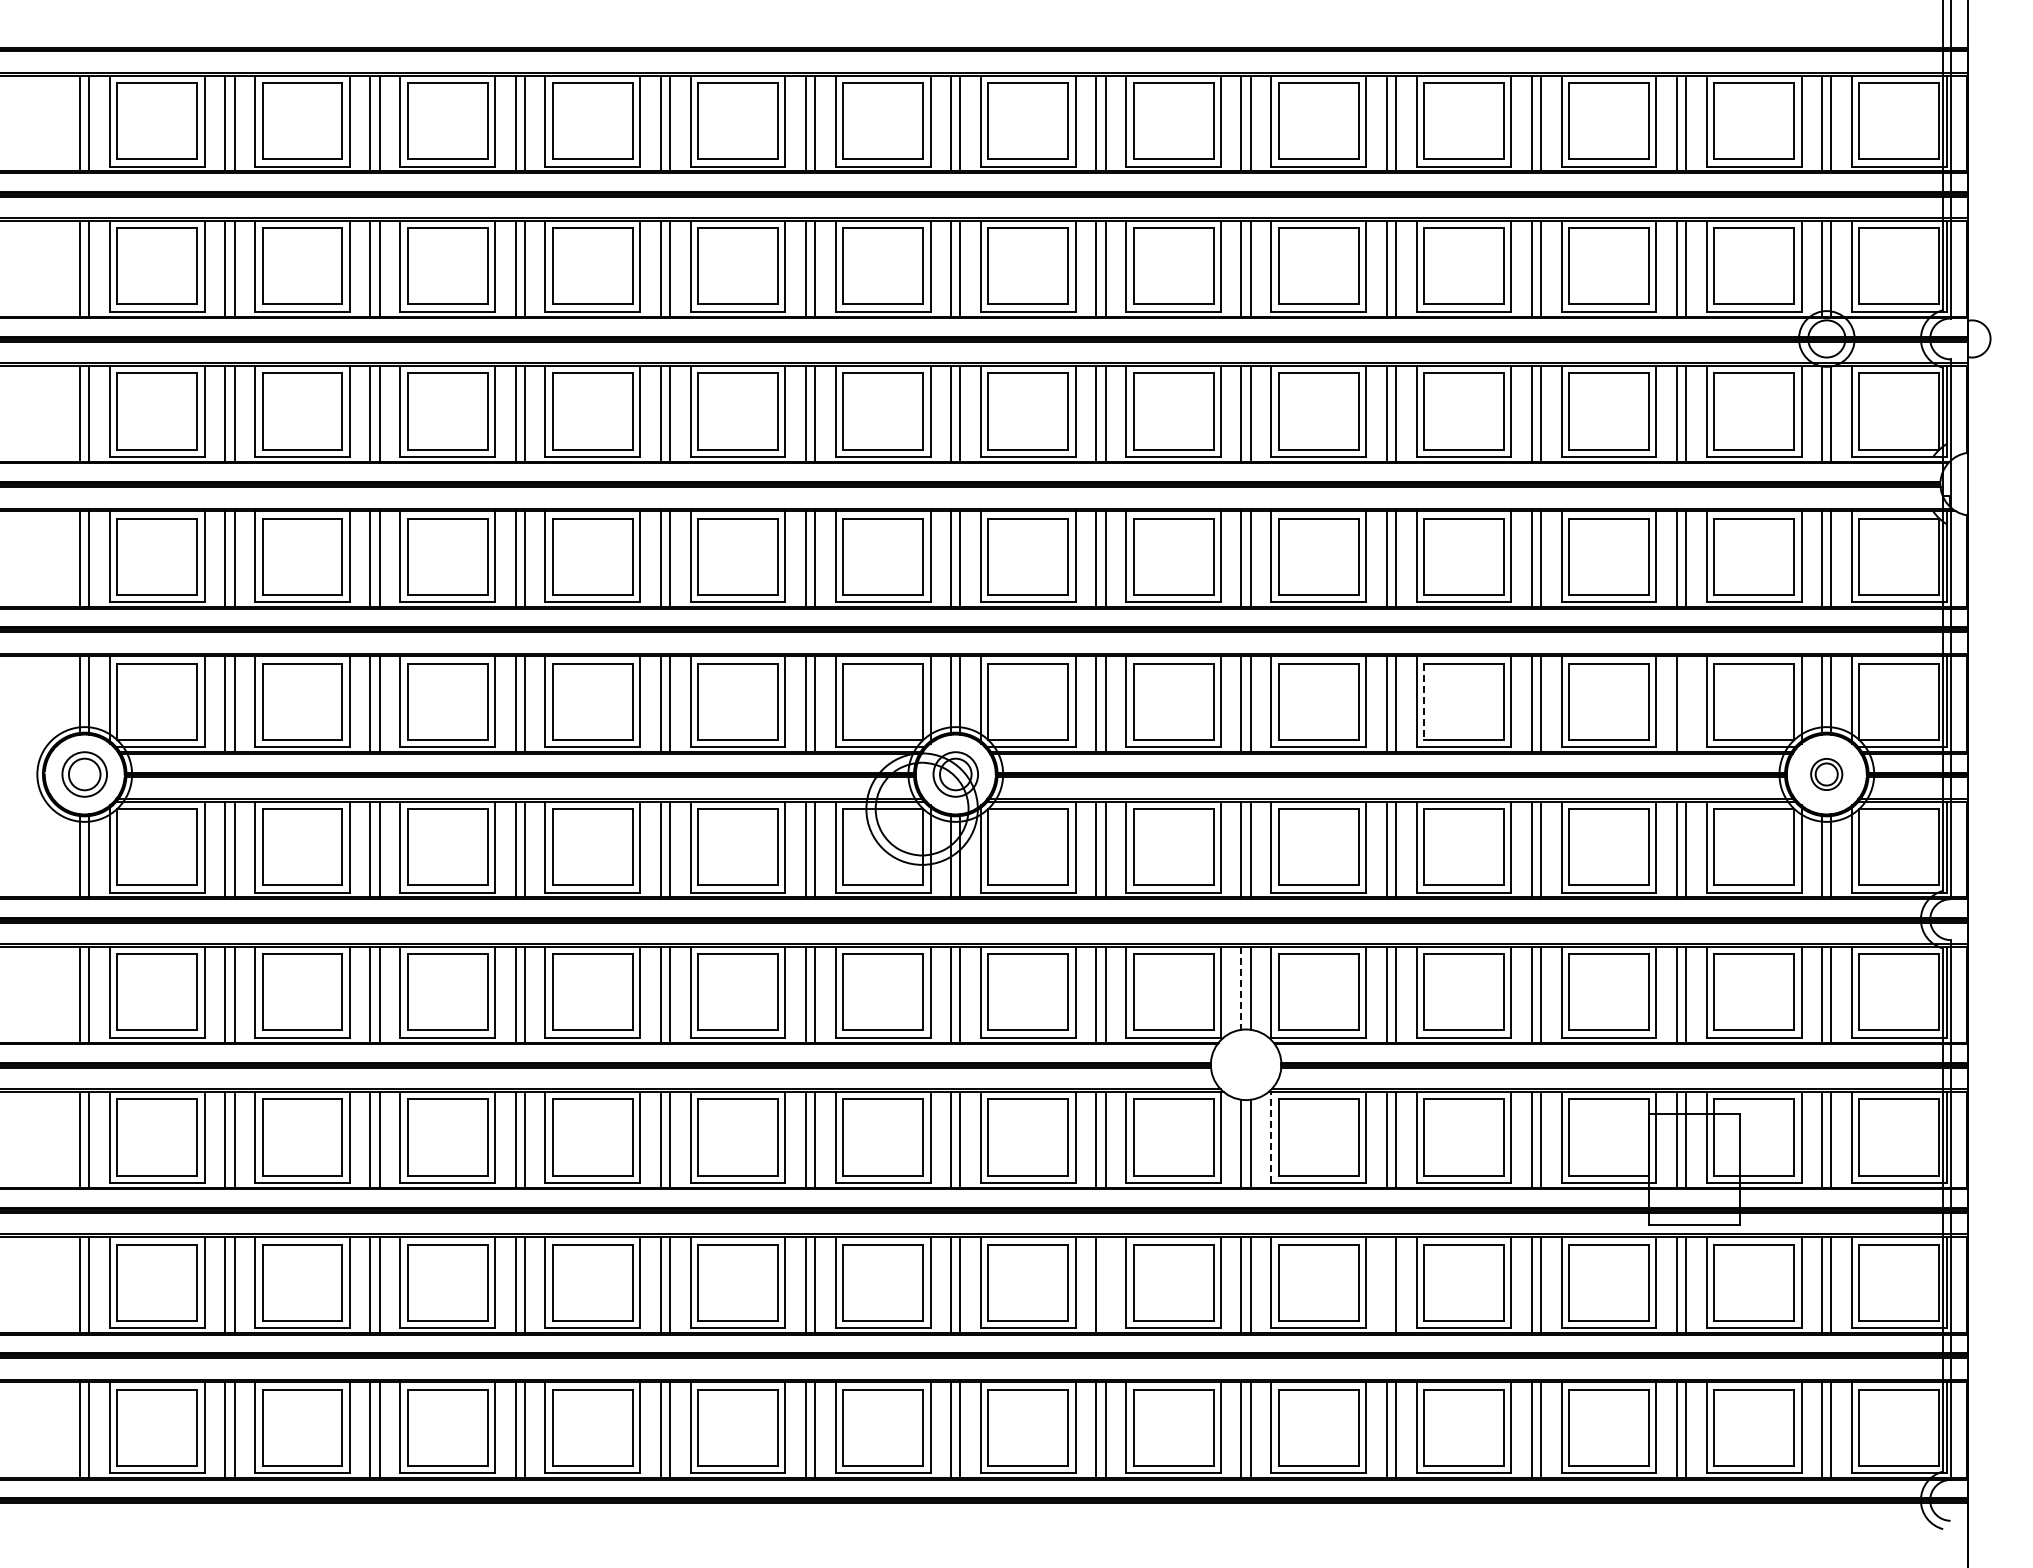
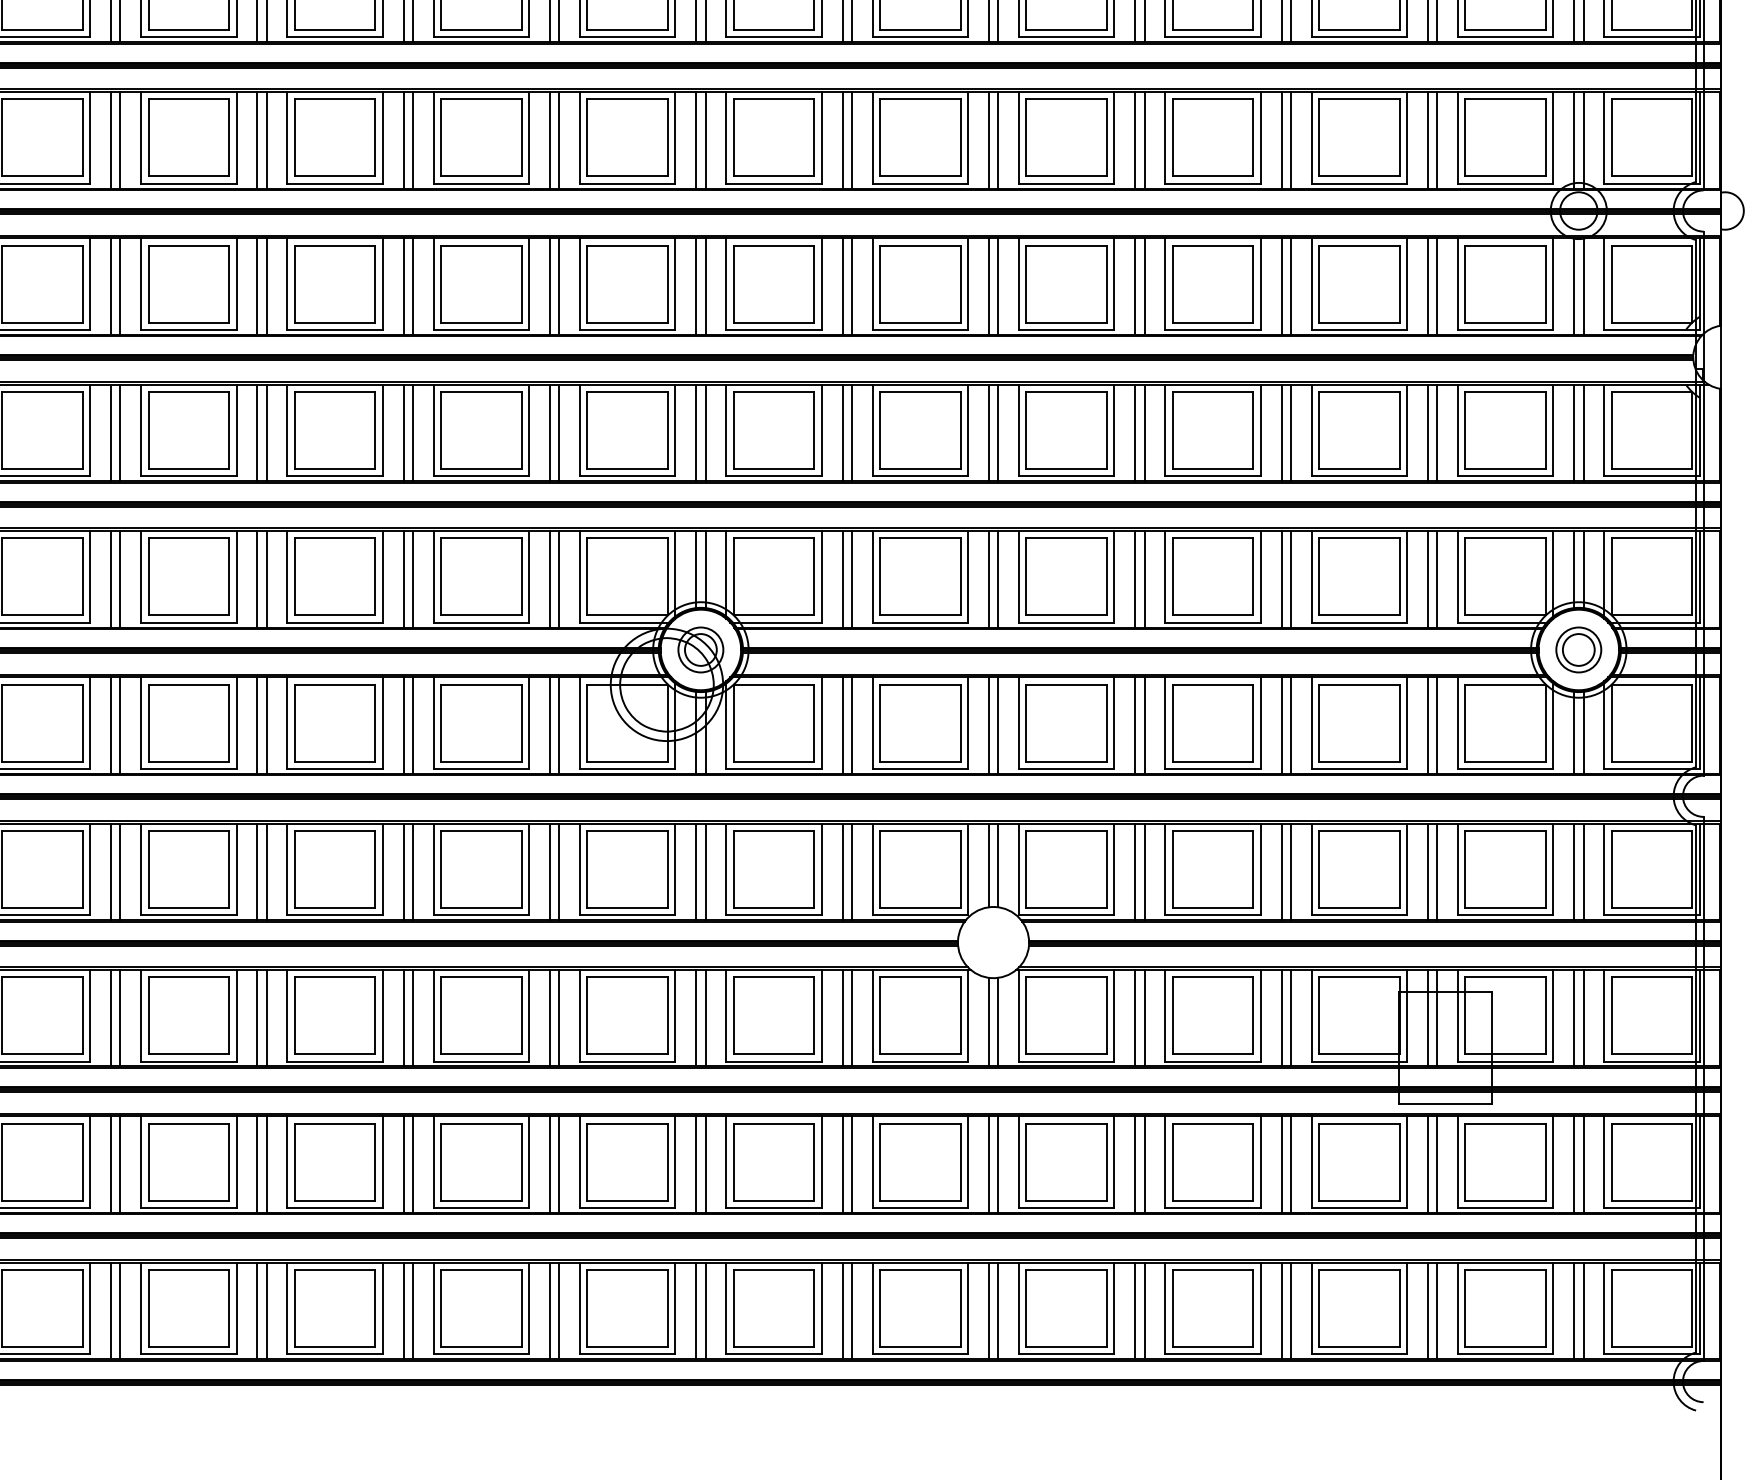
line: (1423, 702) -> (1172, 577), dashed -> solid
line: (1686, 704) -> (1437, 579), added
part: (1826, 774) -> (1578, 649), size x1.43
line: (1241, 988) -> (988, 865), dashed -> solid
line: (1271, 1137) -> (1019, 1015), dashed -> solid
line: (1105, 1284) -> (851, 1164), added
line: (1386, 1284) -> (1135, 1164), added

